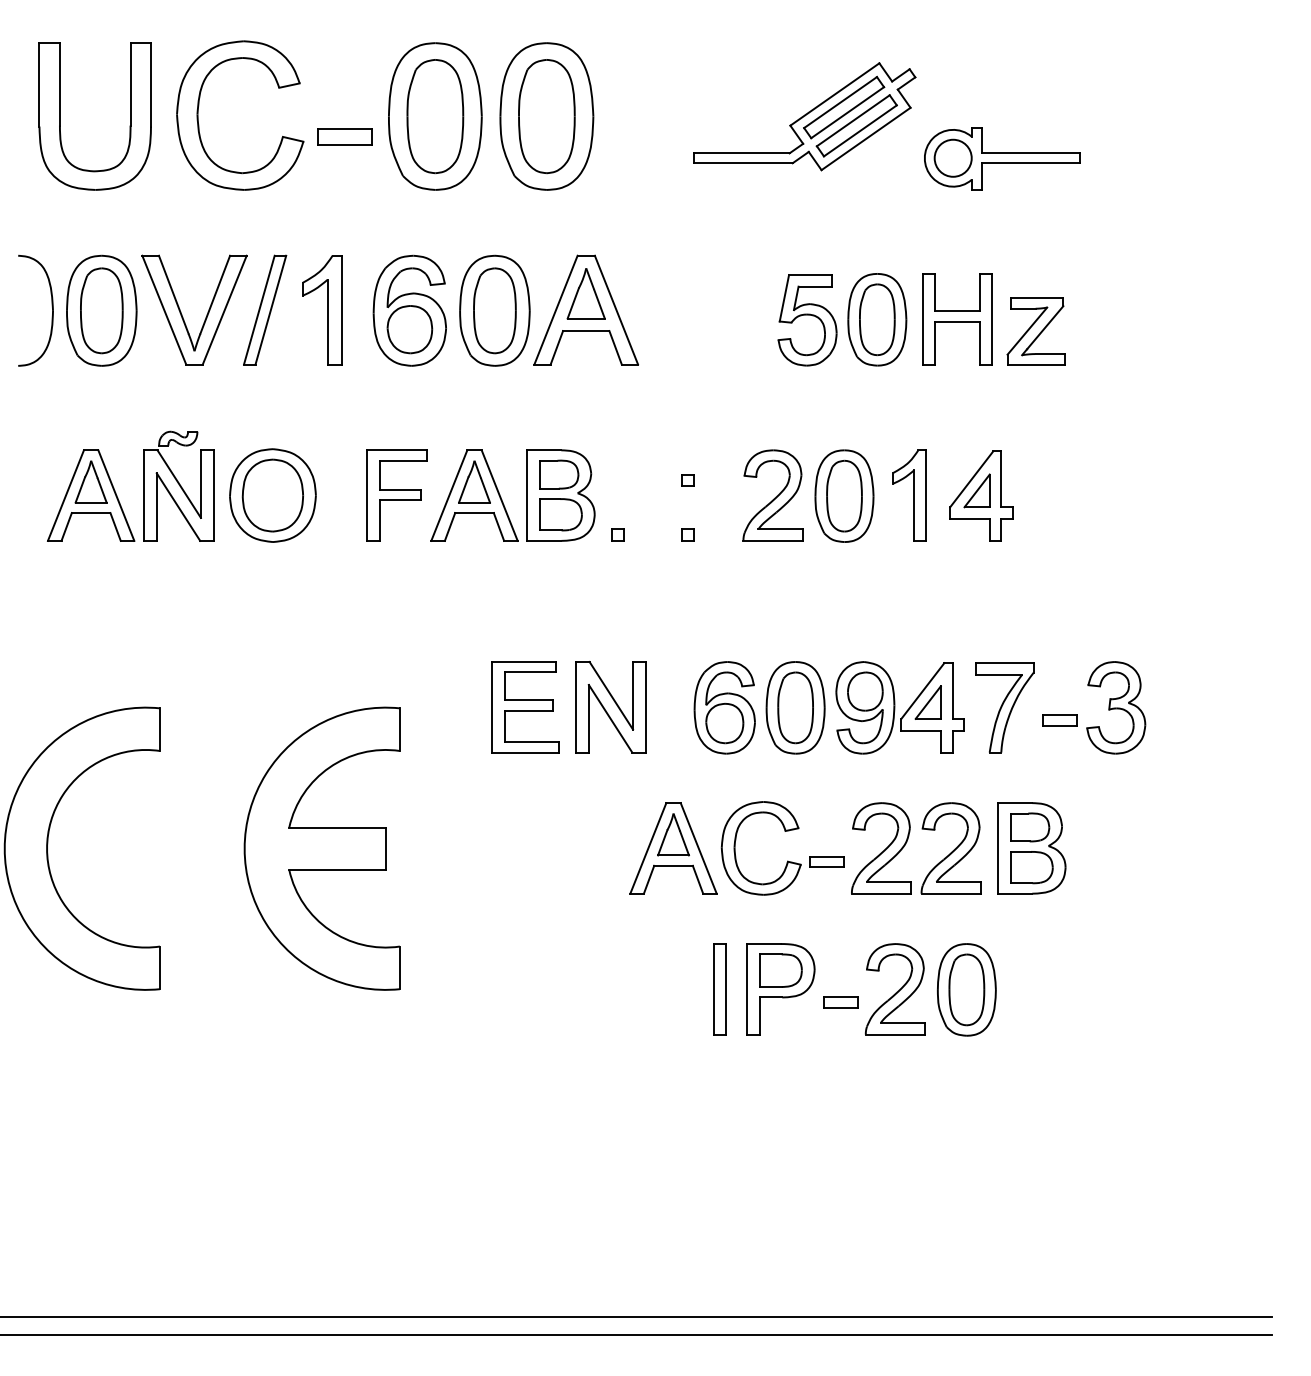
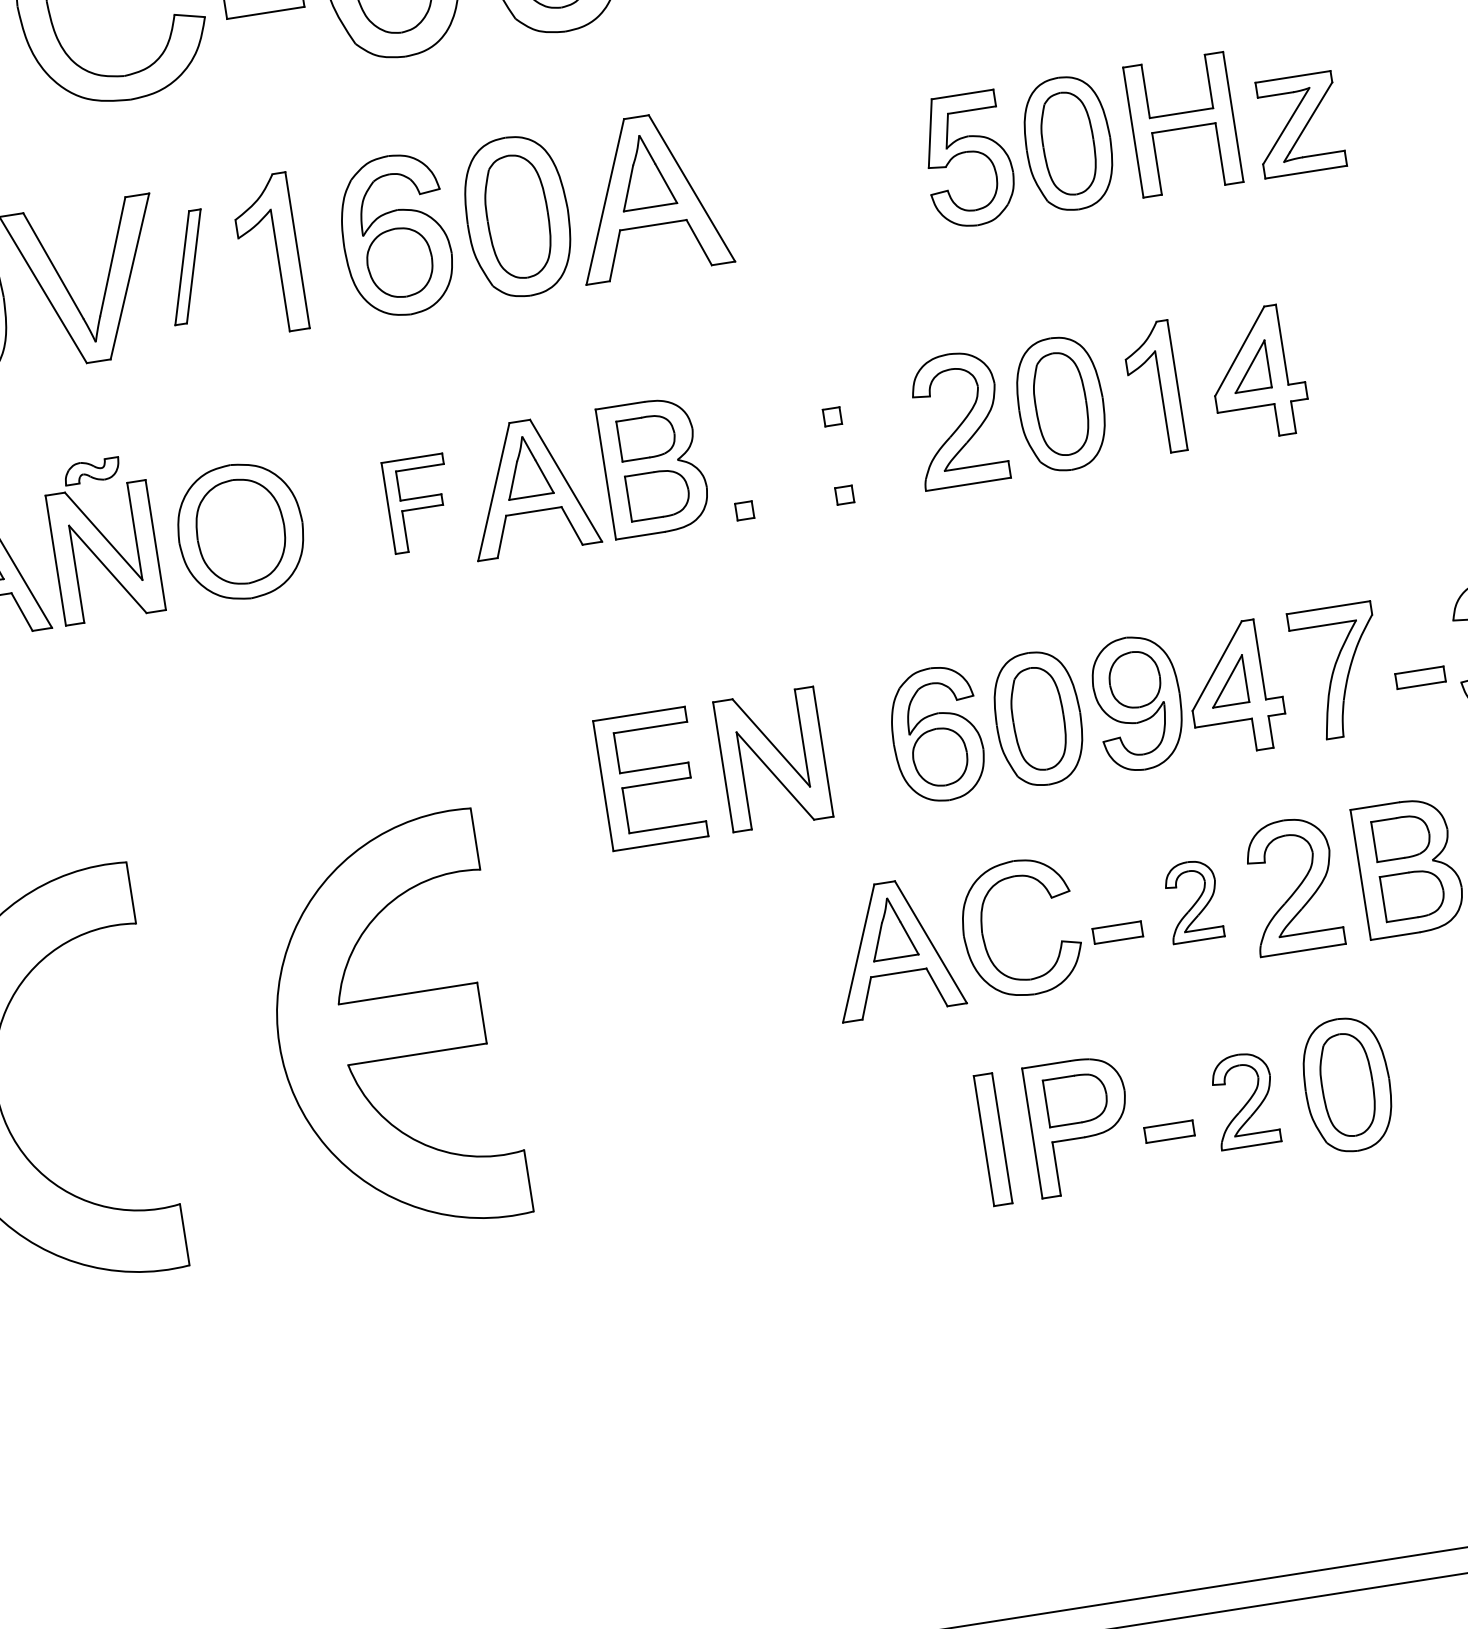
part: (265, 309) -> (188, 266), size x0.7
part: (396, 495) -> (418, 503), size x0.7
part: (881, 848) -> (1193, 901), size x0.6
part: (894, 989) -> (1243, 1100), size x0.7

